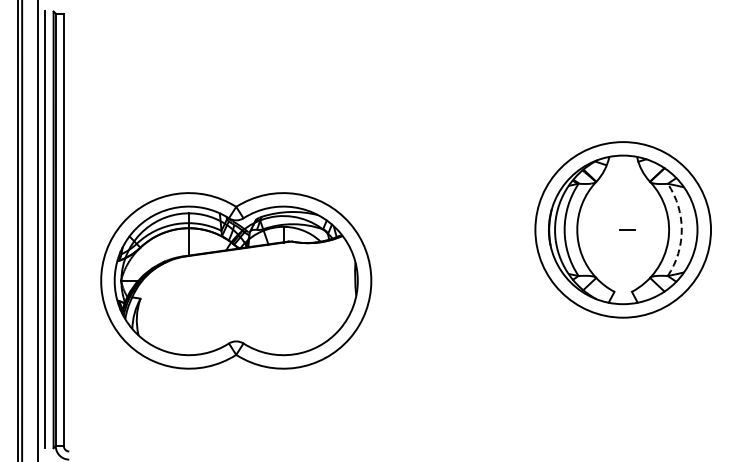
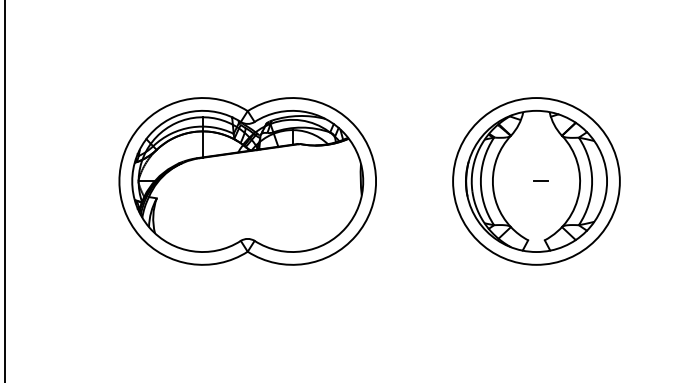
arc: (681, 229) -> (591, 181), dashed -> solid
part: (236, 280) -> (247, 181), moved

